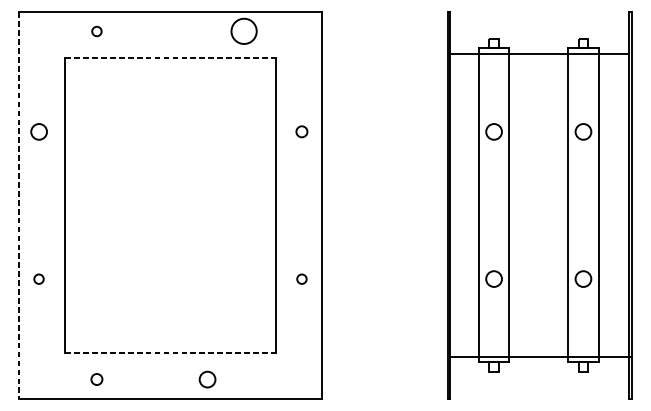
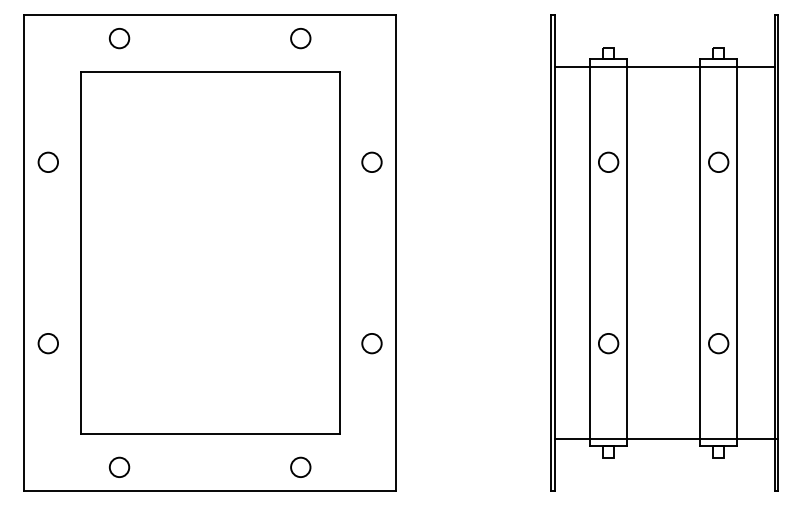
circle: (96, 31) -> (119, 38), size x1.67
circle: (243, 31) -> (300, 38), size x0.62
line: (170, 58) -> (210, 71), dashed -> solid
circle: (301, 131) -> (371, 161), size x1.43
line: (19, 205) -> (24, 252), dashed -> solid
circle: (38, 278) -> (47, 343), size x1.67
circle: (301, 278) -> (371, 343), size x1.67
line: (170, 352) -> (210, 434), dashed -> solid
circle: (96, 378) -> (119, 466), size x1.43
circle: (207, 378) -> (300, 466), moved

